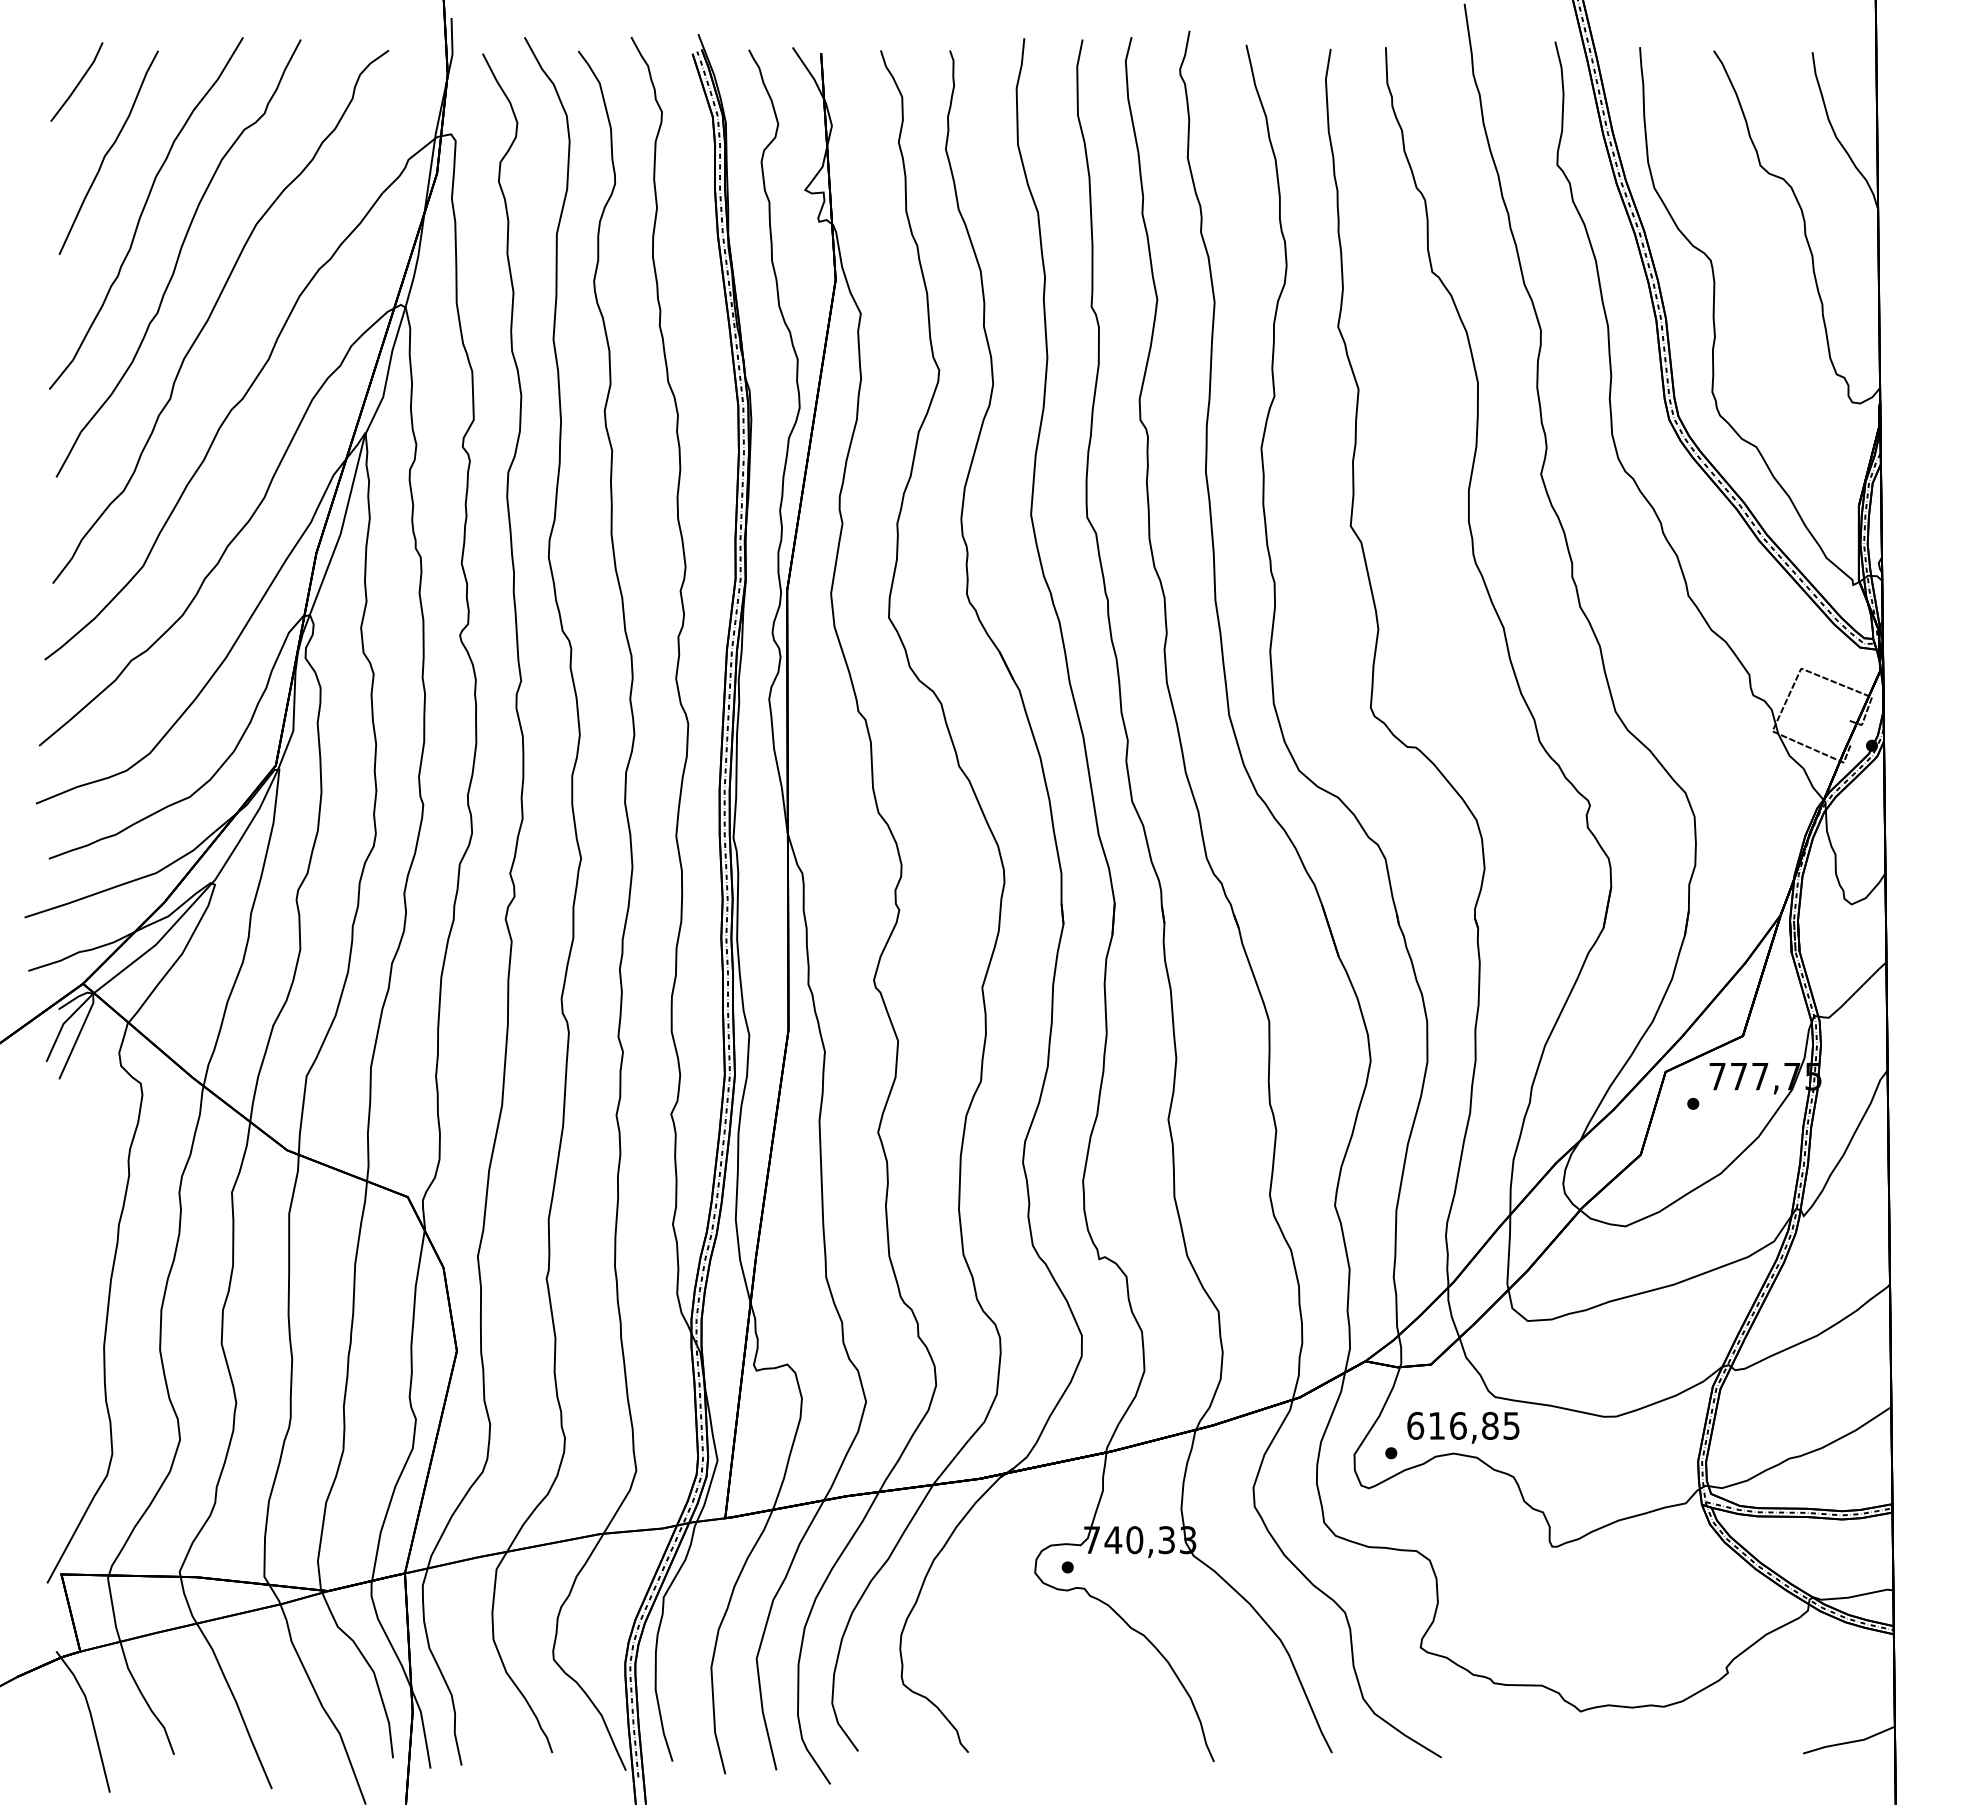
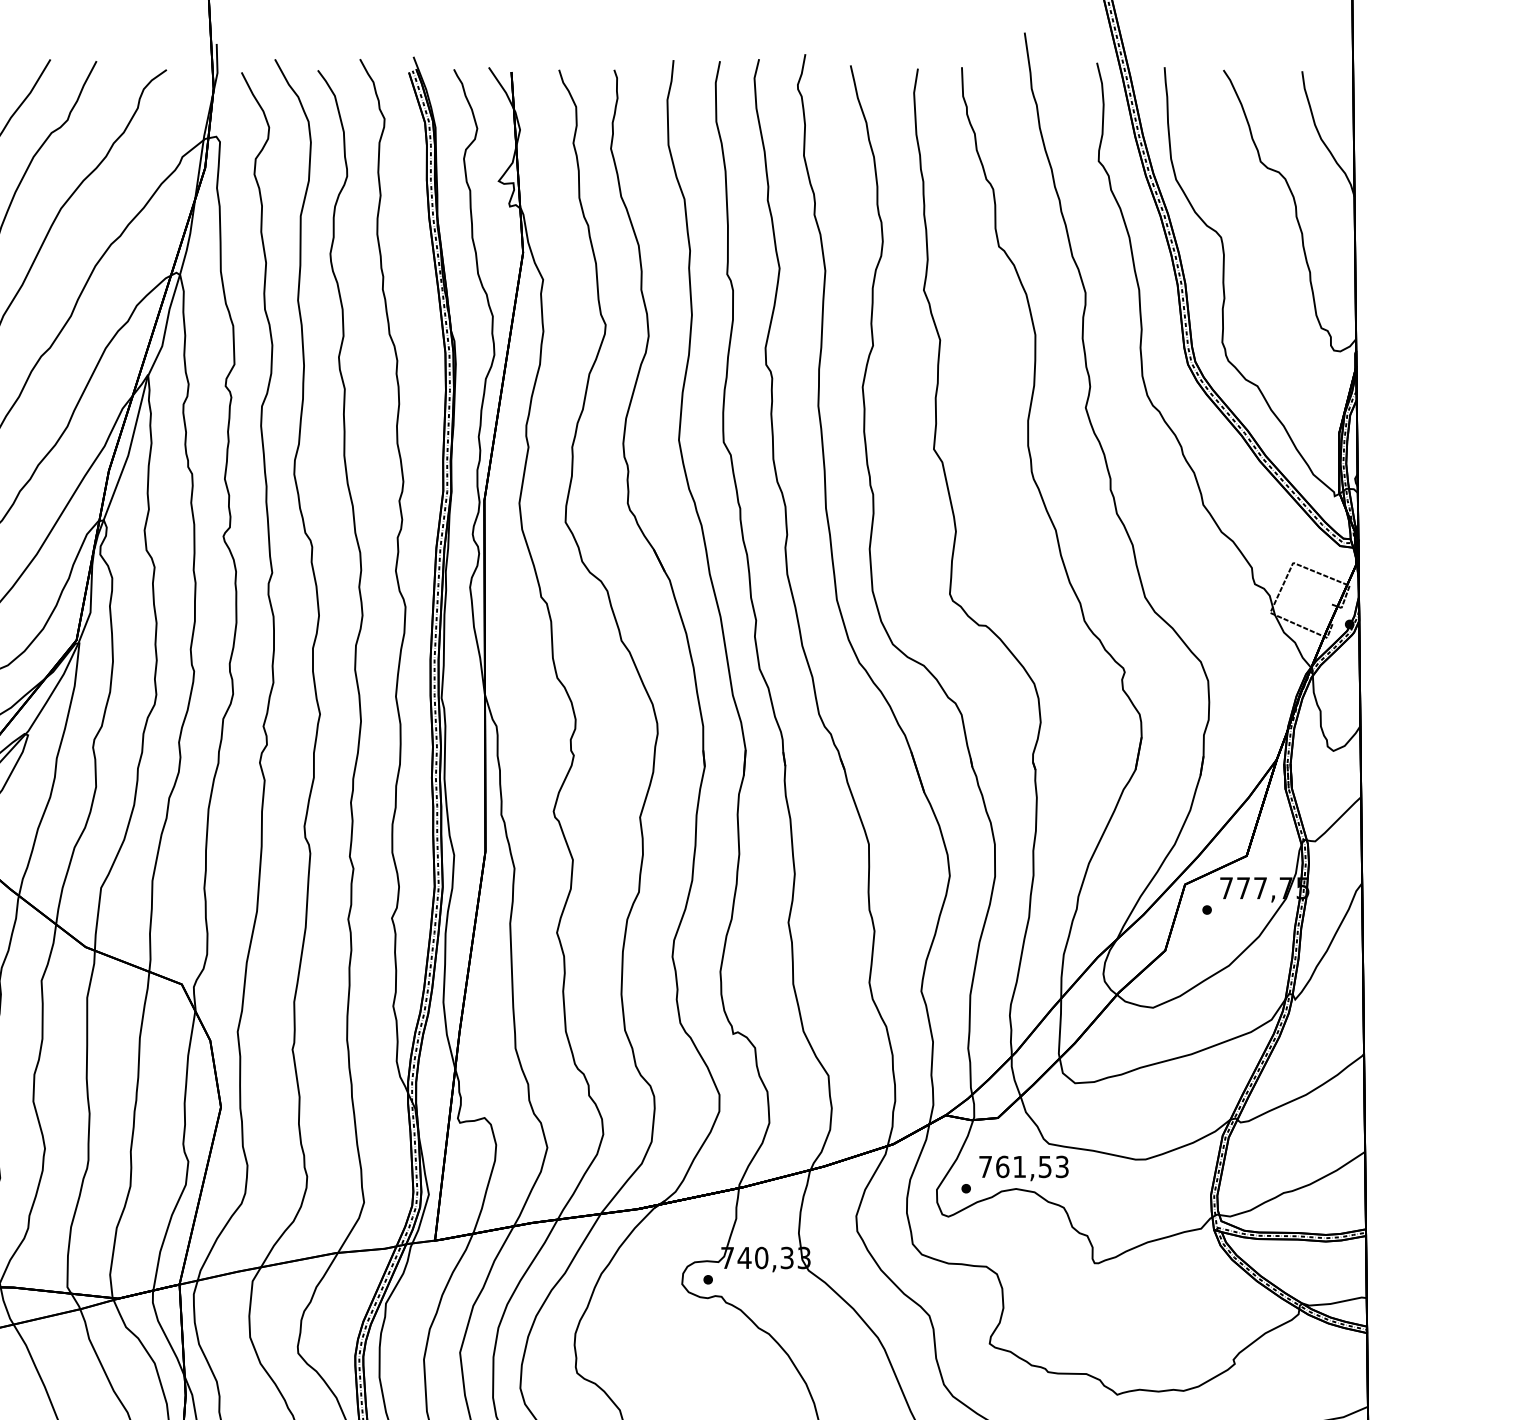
text: (1463, 1425) -> (1023, 1166), 616,85 -> 761,53

